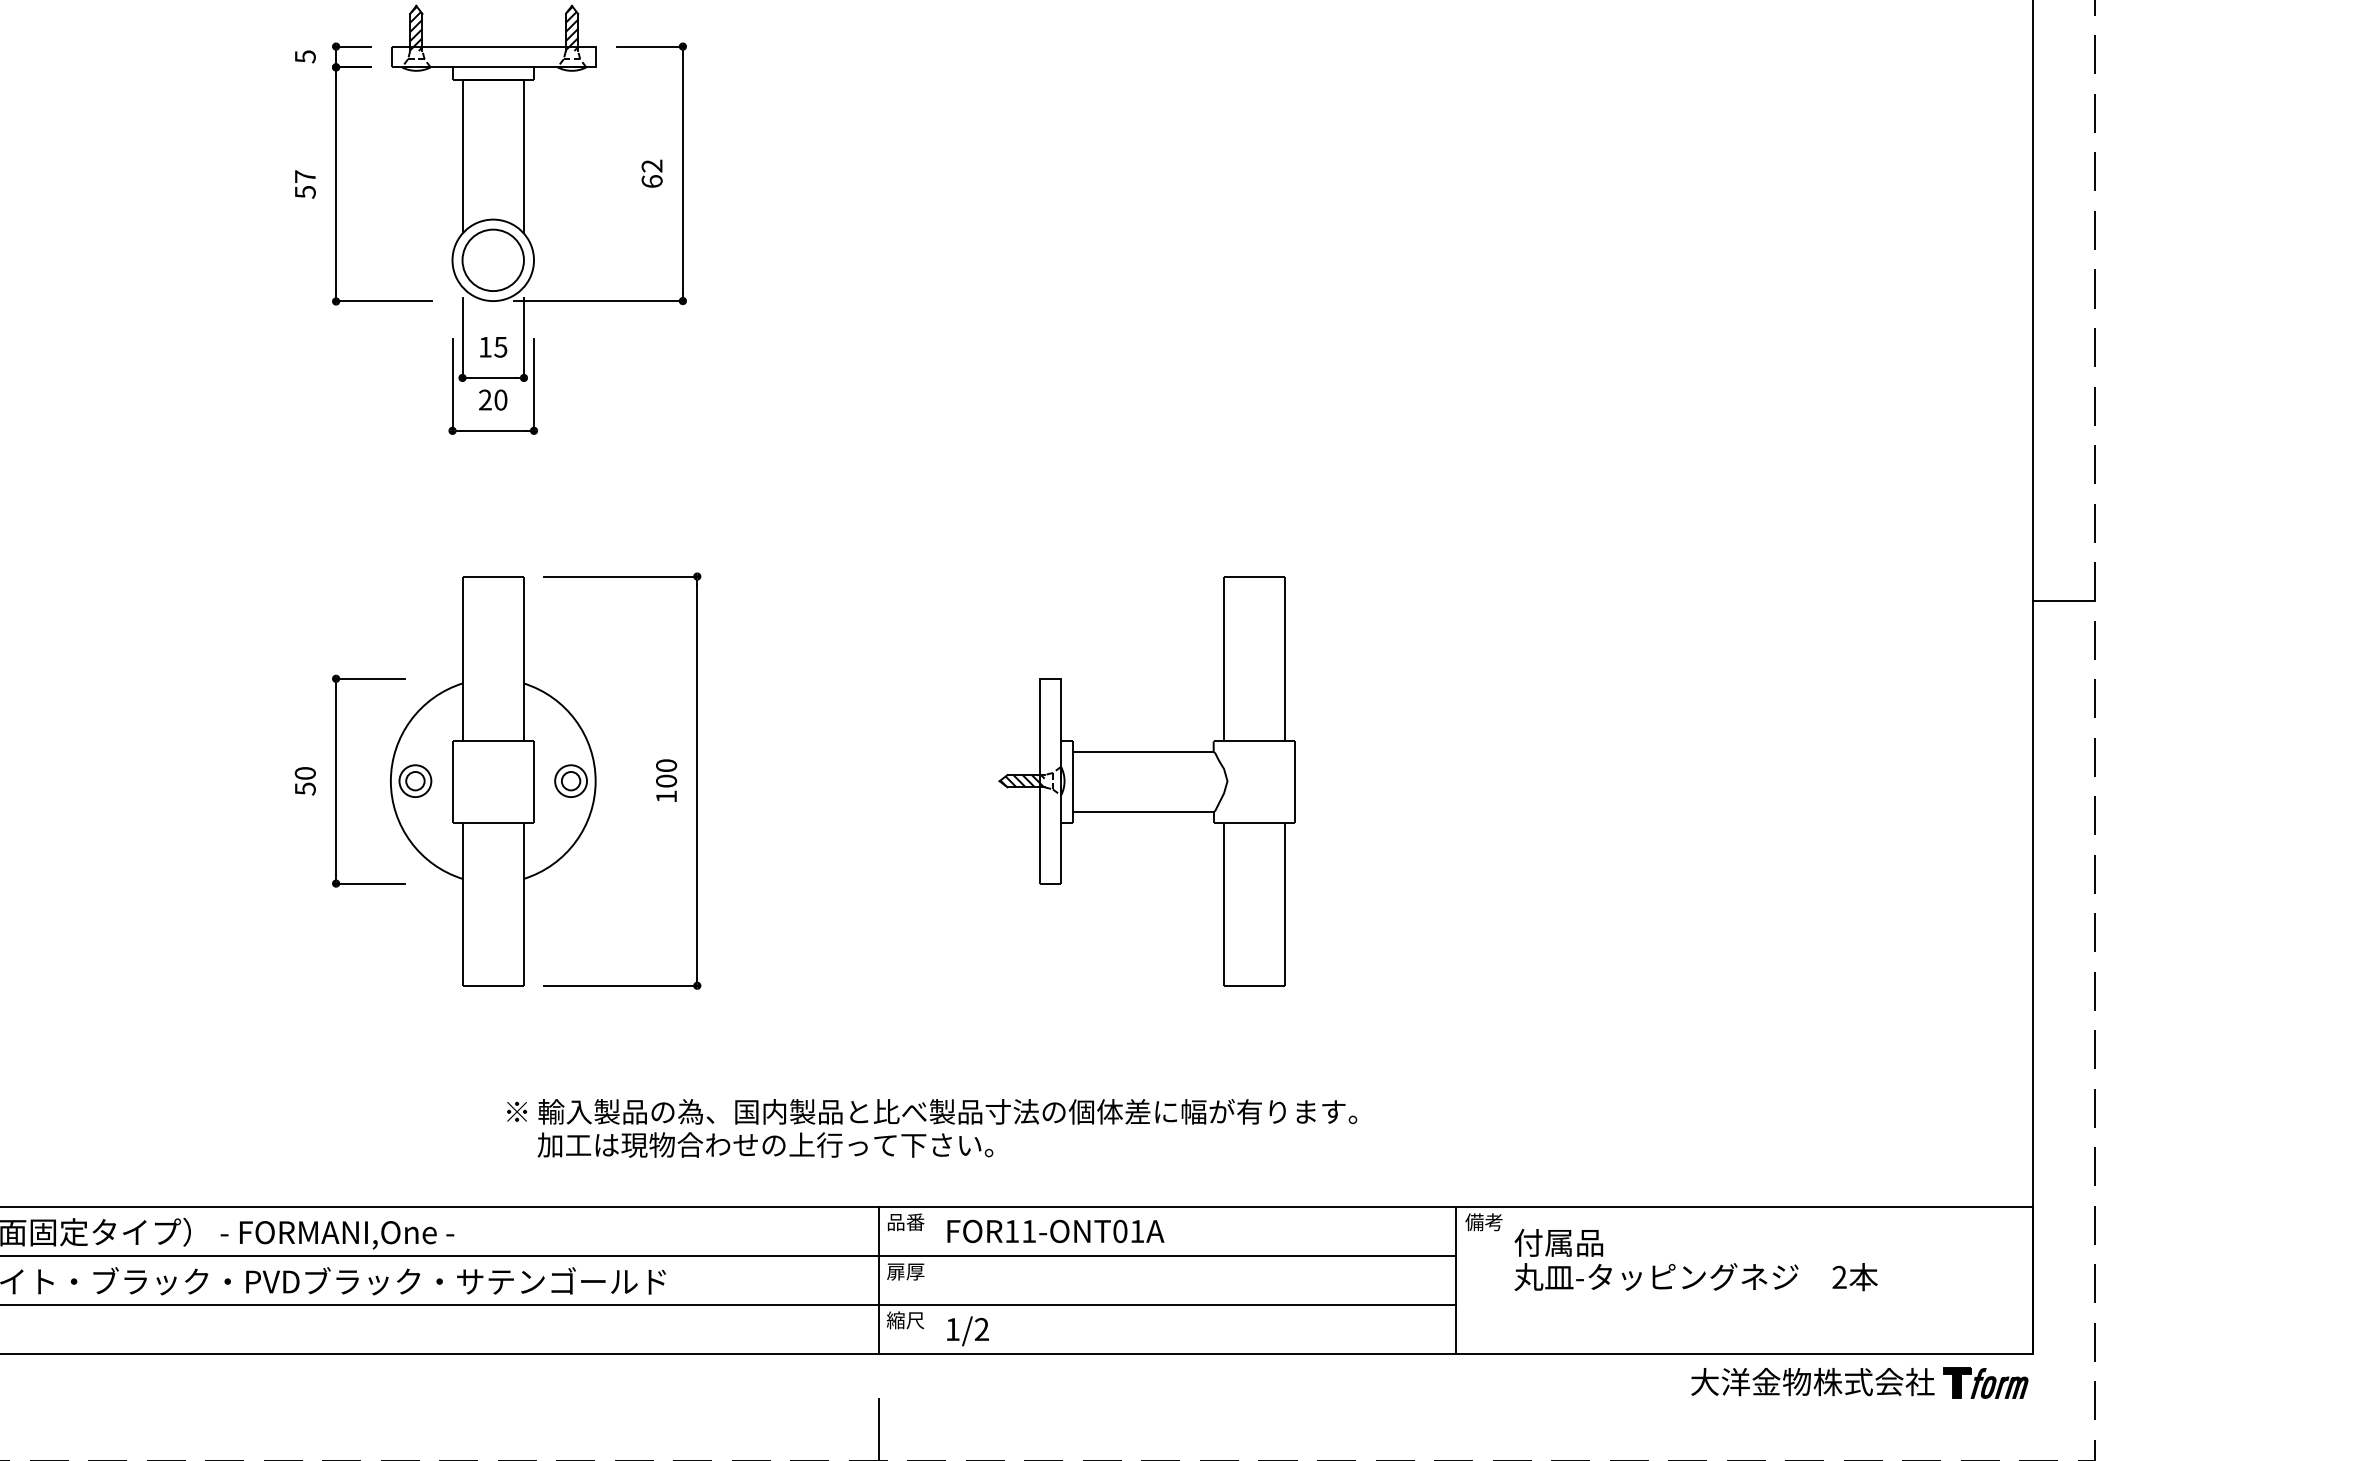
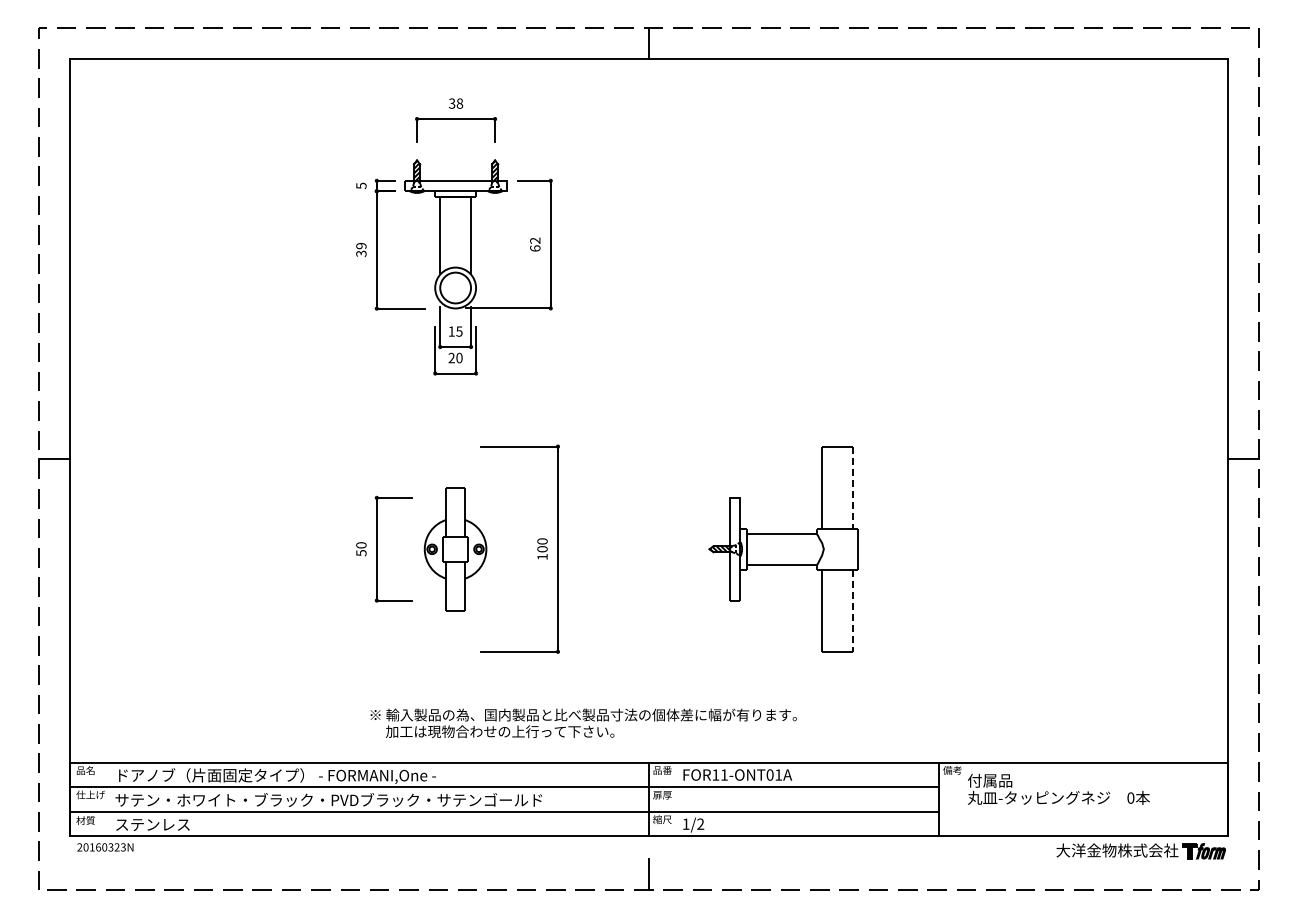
text: (305, 183) -> (361, 249), 57 -> 39
line: (1284, 660) -> (852, 488), solid -> dashed
part: (492, 781) -> (455, 549), size x0.6
line: (1284, 903) -> (852, 610), solid -> dashed
text: (931, 1128) -> (583, 723), moved
text: (1838, 1276) -> (1130, 797), 2 -> 0

